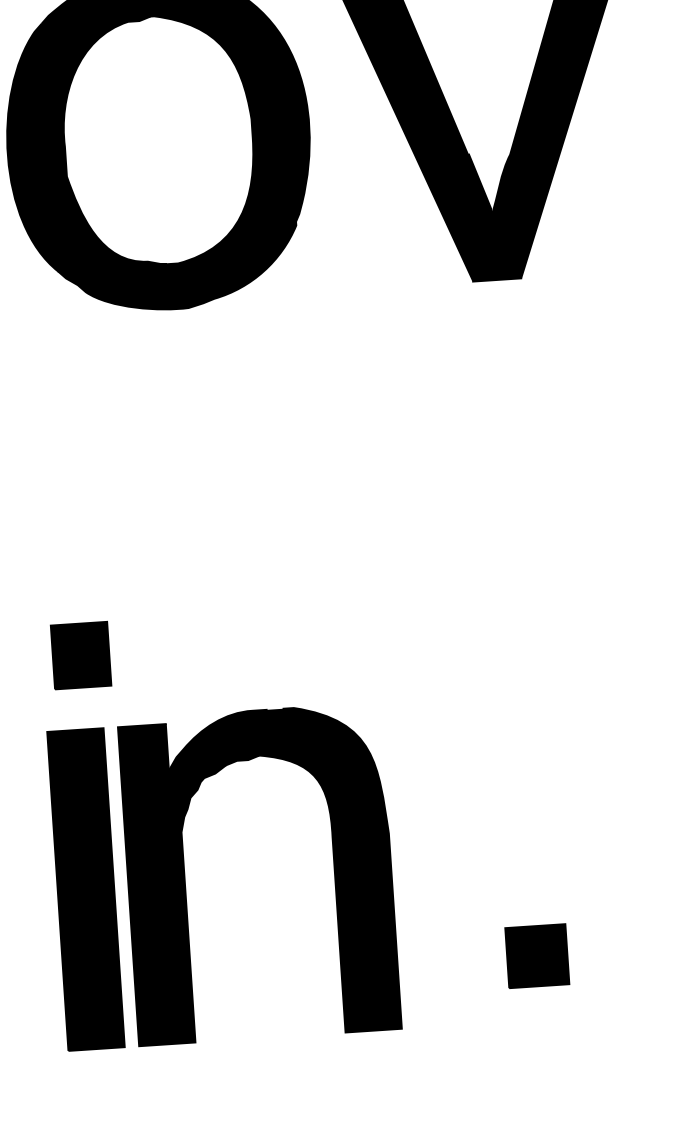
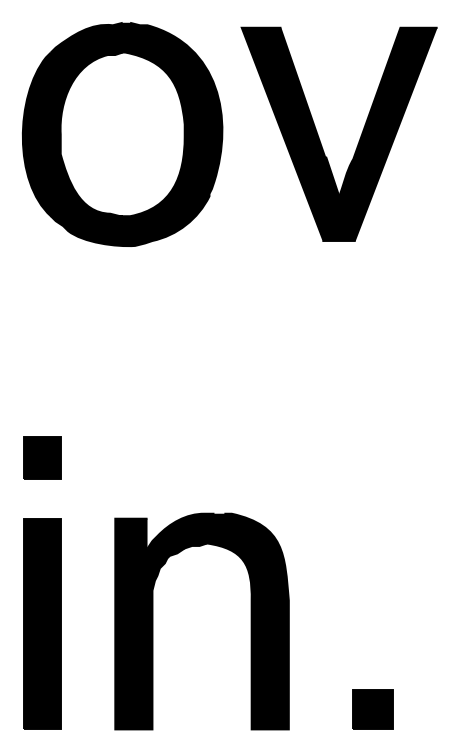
part: (81, 654) -> (42, 457), moved
part: (186, 879) -> (153, 621), moved
part: (536, 956) -> (372, 709), moved

